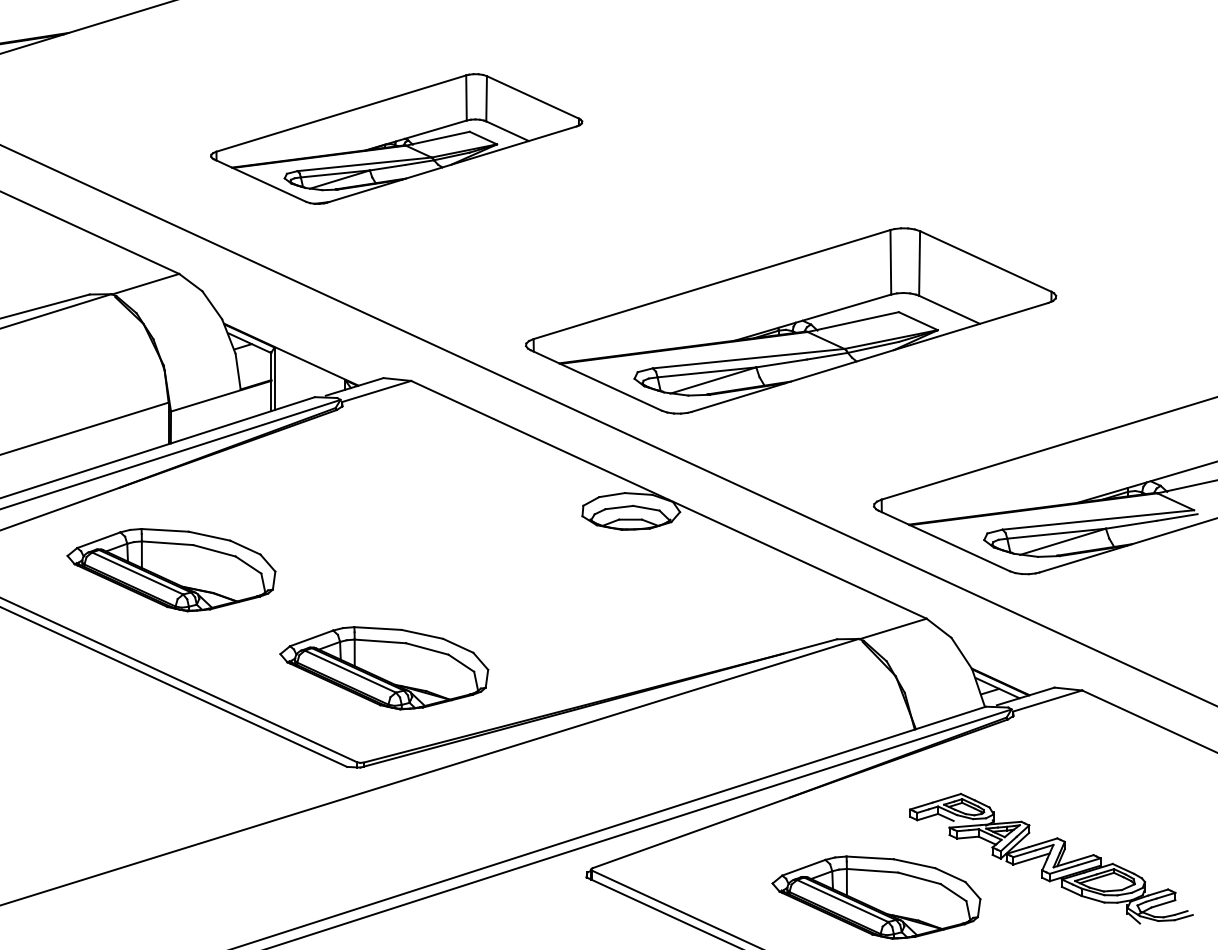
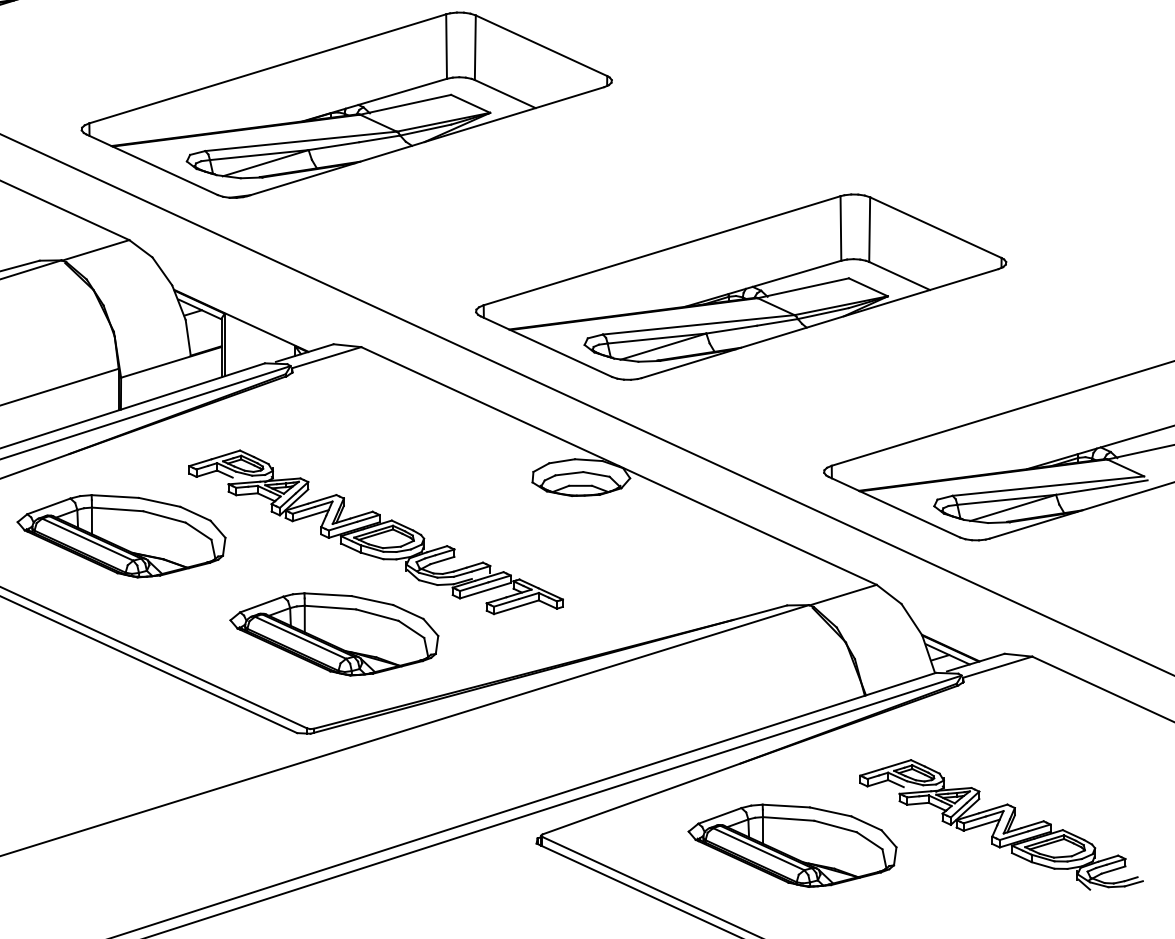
part: (396, 138) -> (346, 104), size x1.43
part: (425, 565) -> (375, 531), added
part: (876, 897) -> (792, 845), moved

